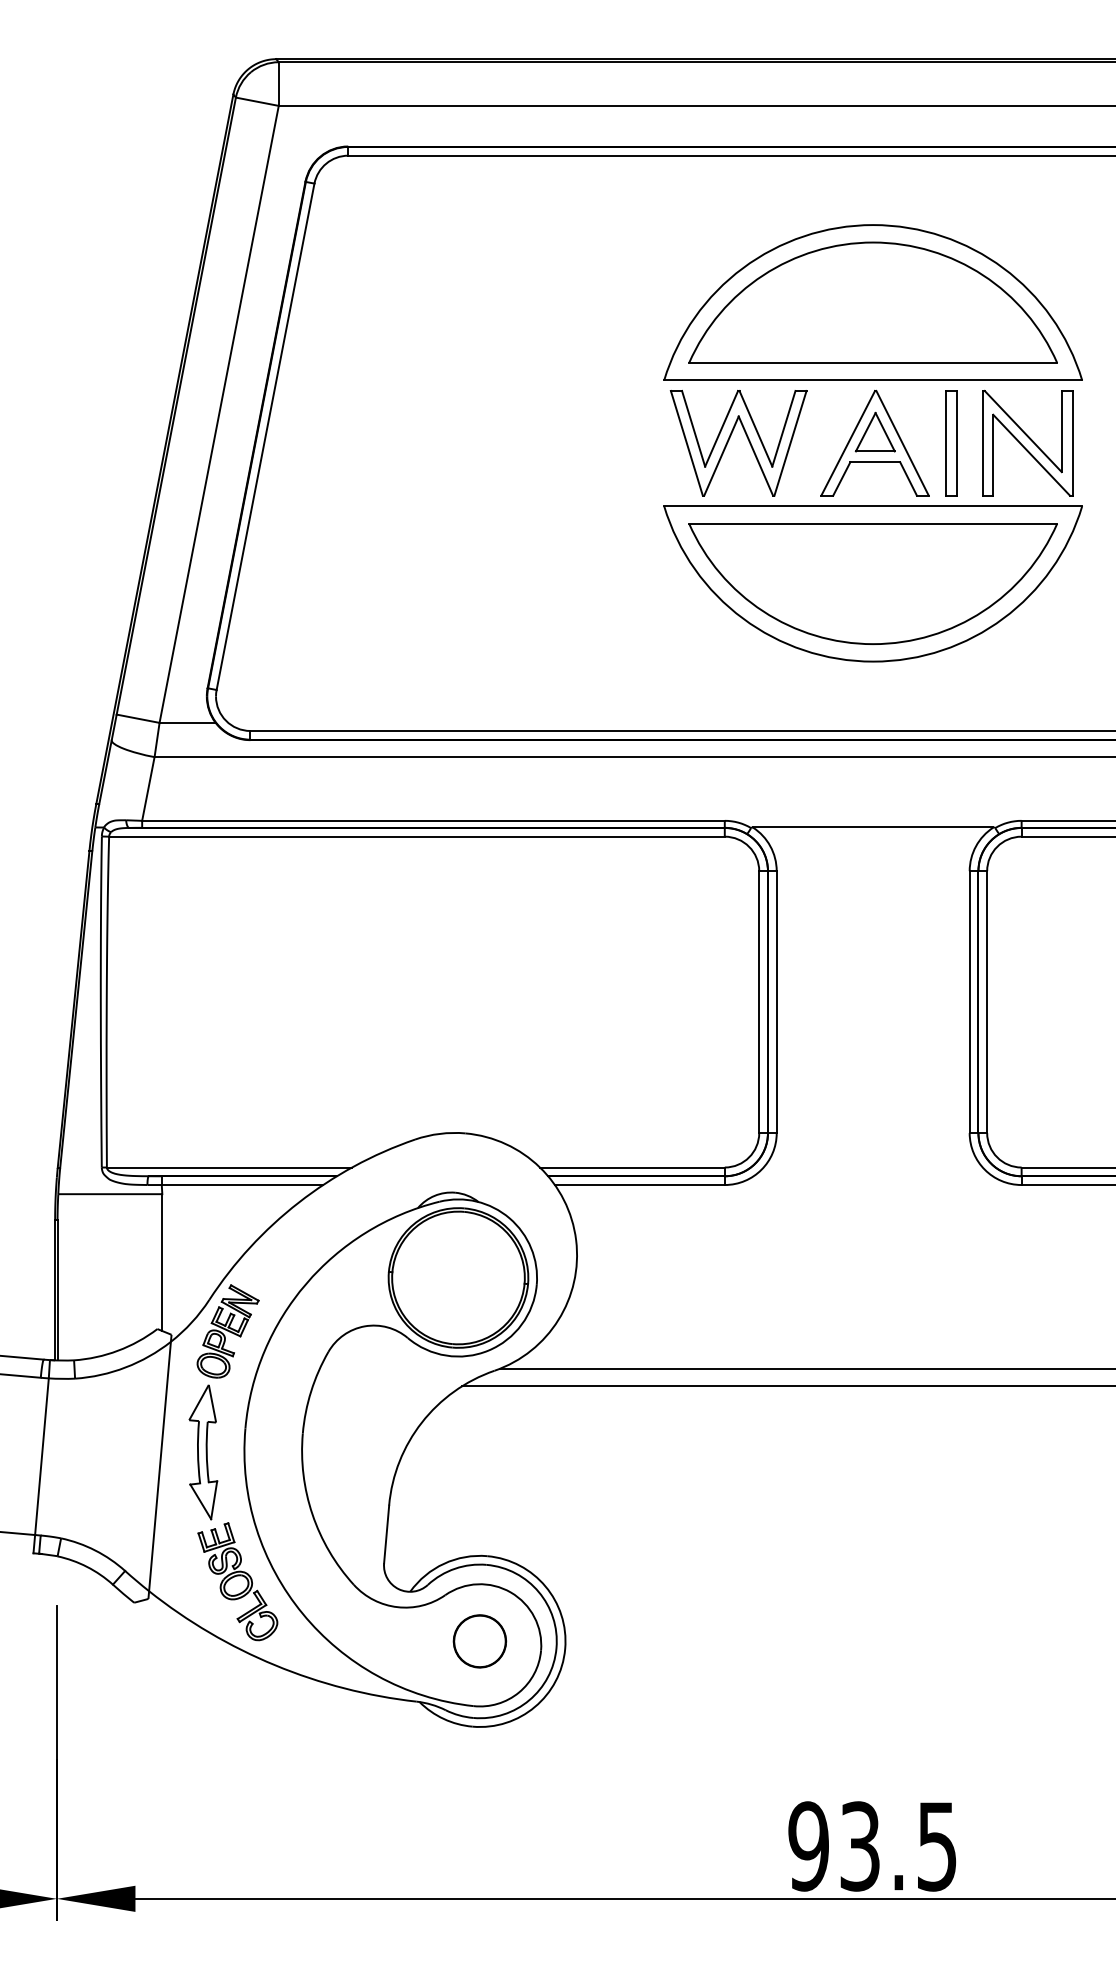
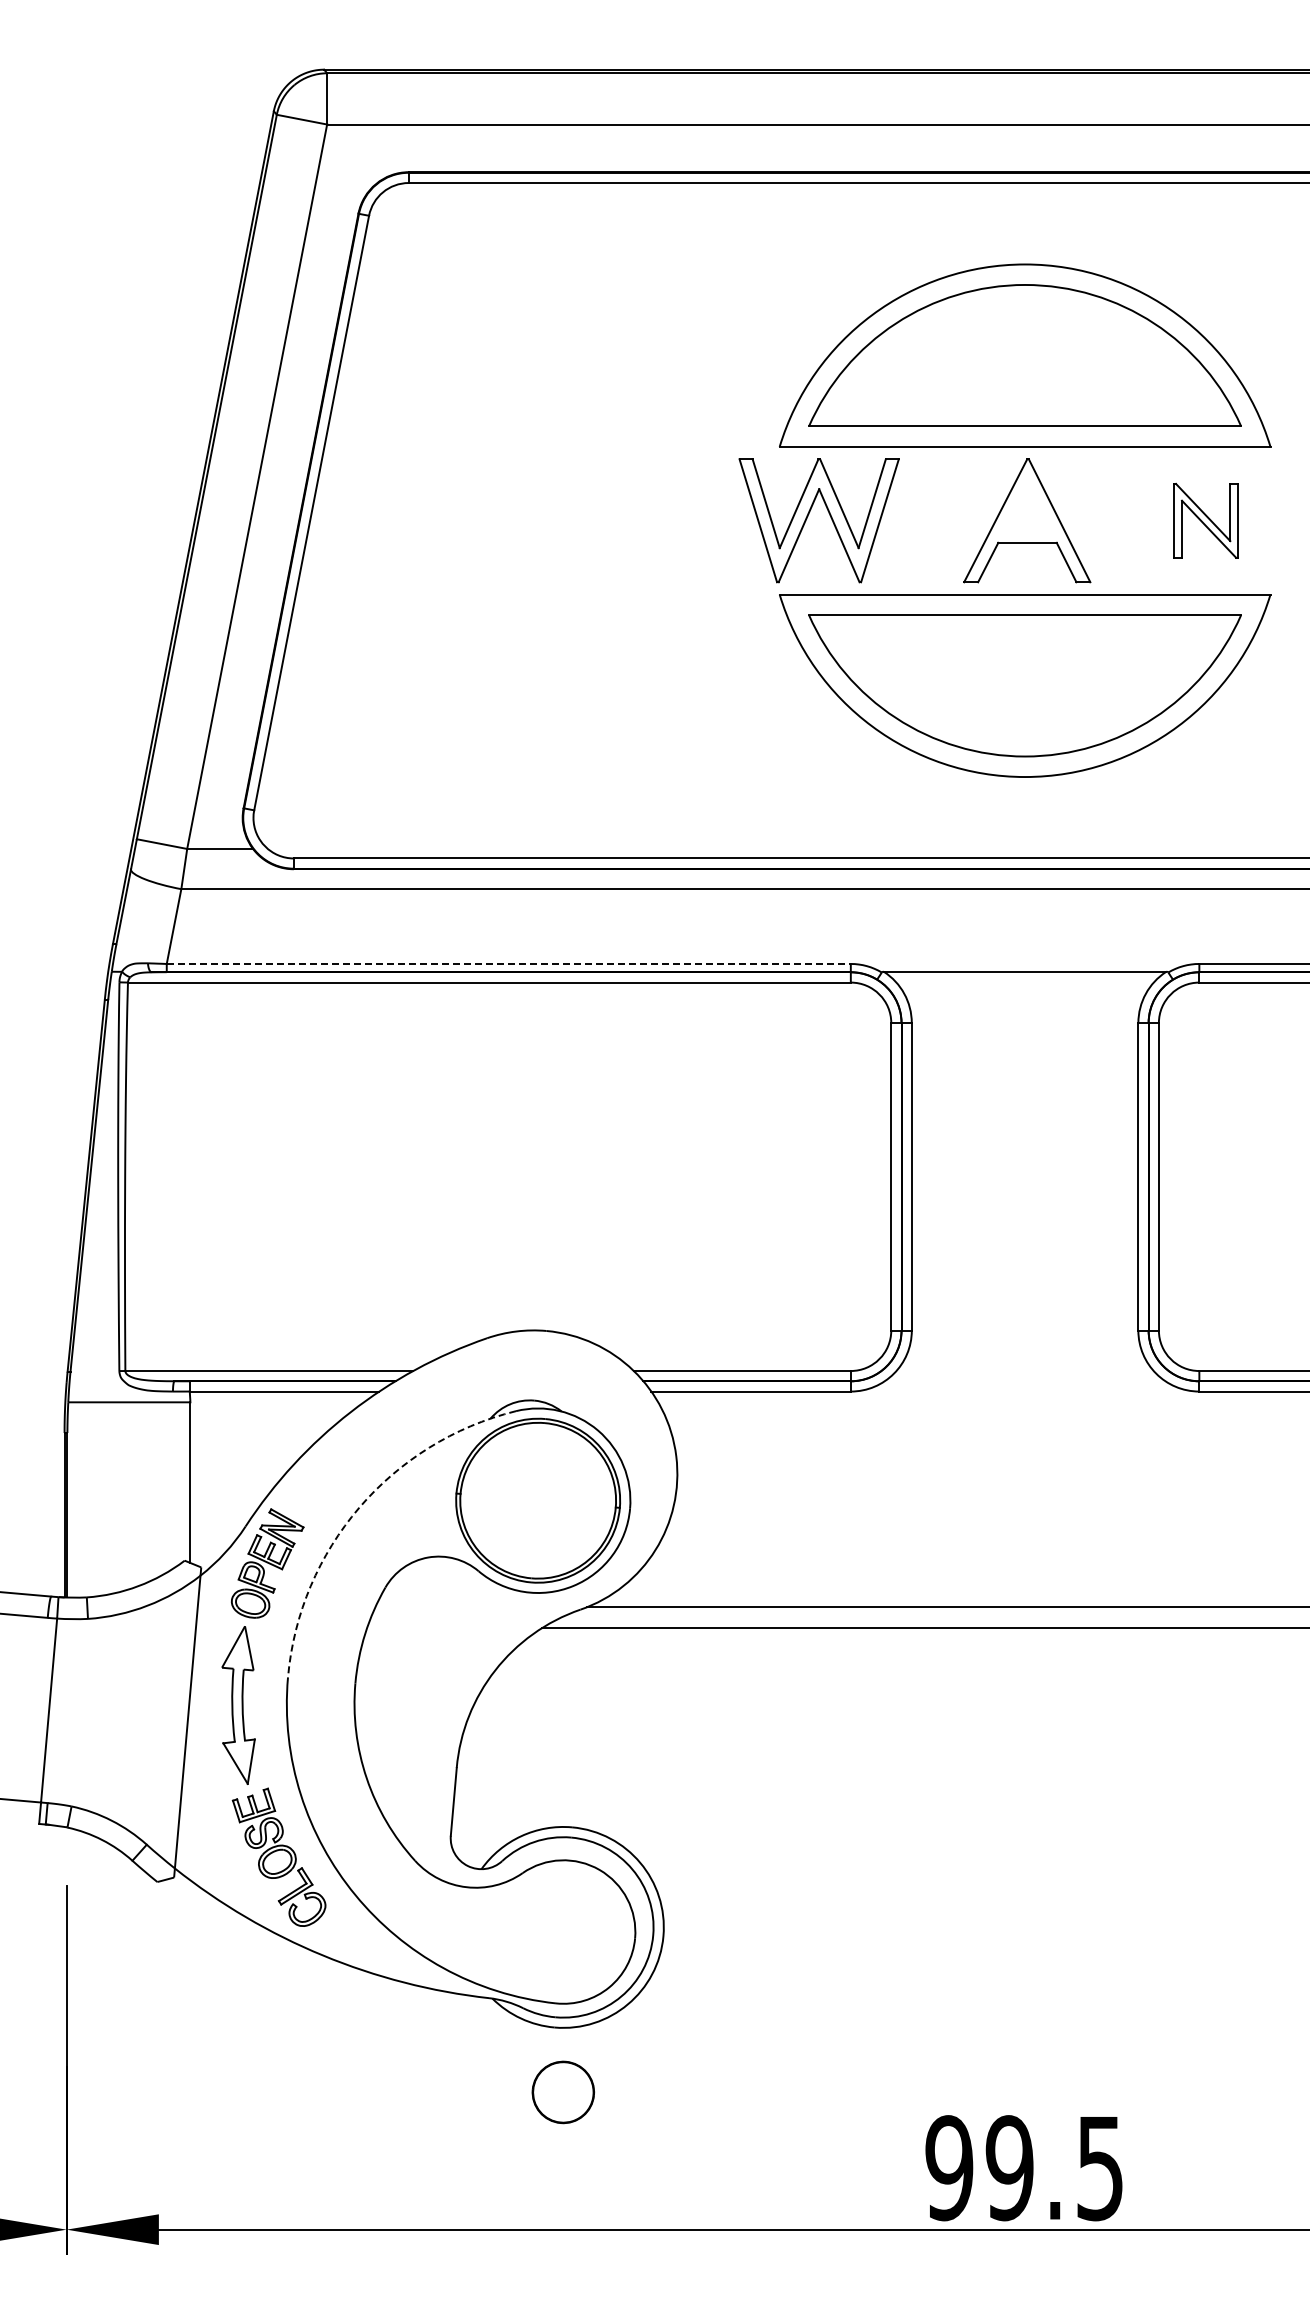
part: (875, 432) -> (1027, 507), removed
part: (729, 439) -> (808, 516), moved
part: (951, 443) -> (1116, 520), removed
part: (1026, 443) -> (1205, 520), size x0.6
line: (434, 820) -> (509, 963), solid -> dashed
arc: (306, 1283) -> (359, 1507), solid -> dashed
part: (479, 1641) -> (562, 2092), moved
text: (859, 1846) -> (1009, 2168), 93.5 -> 99.5

